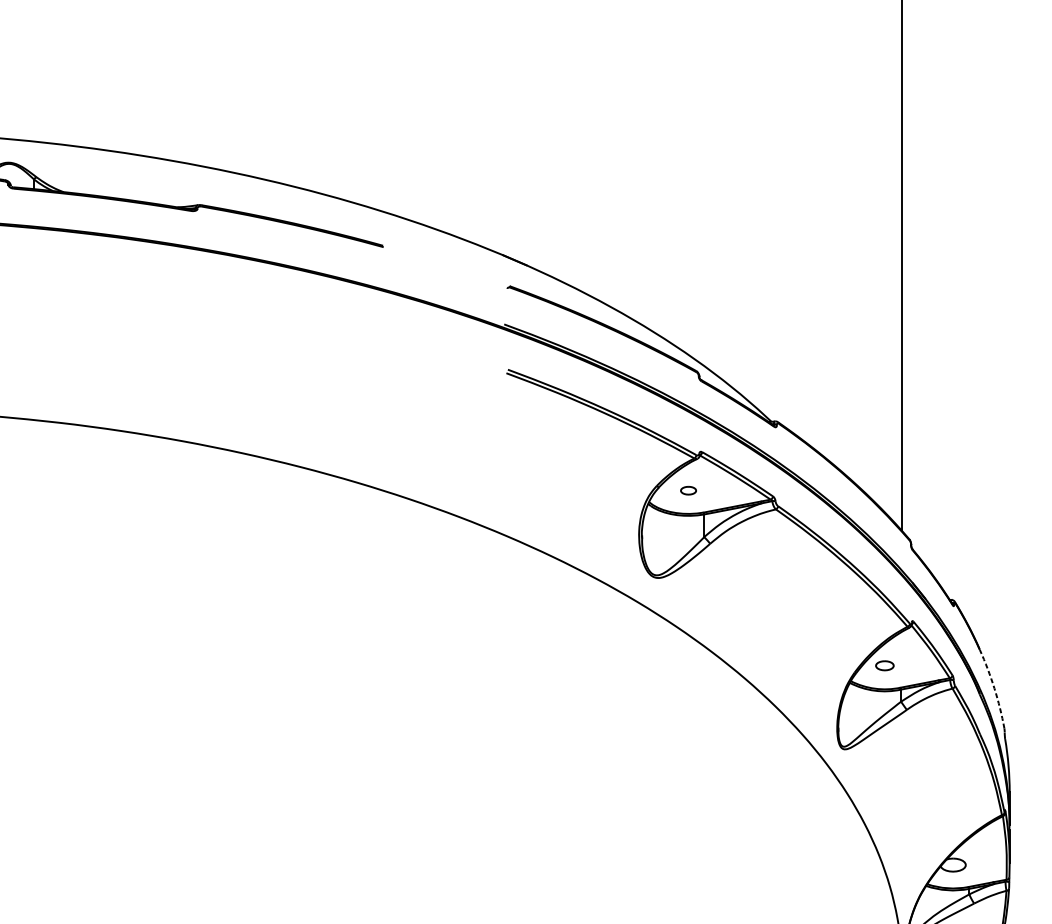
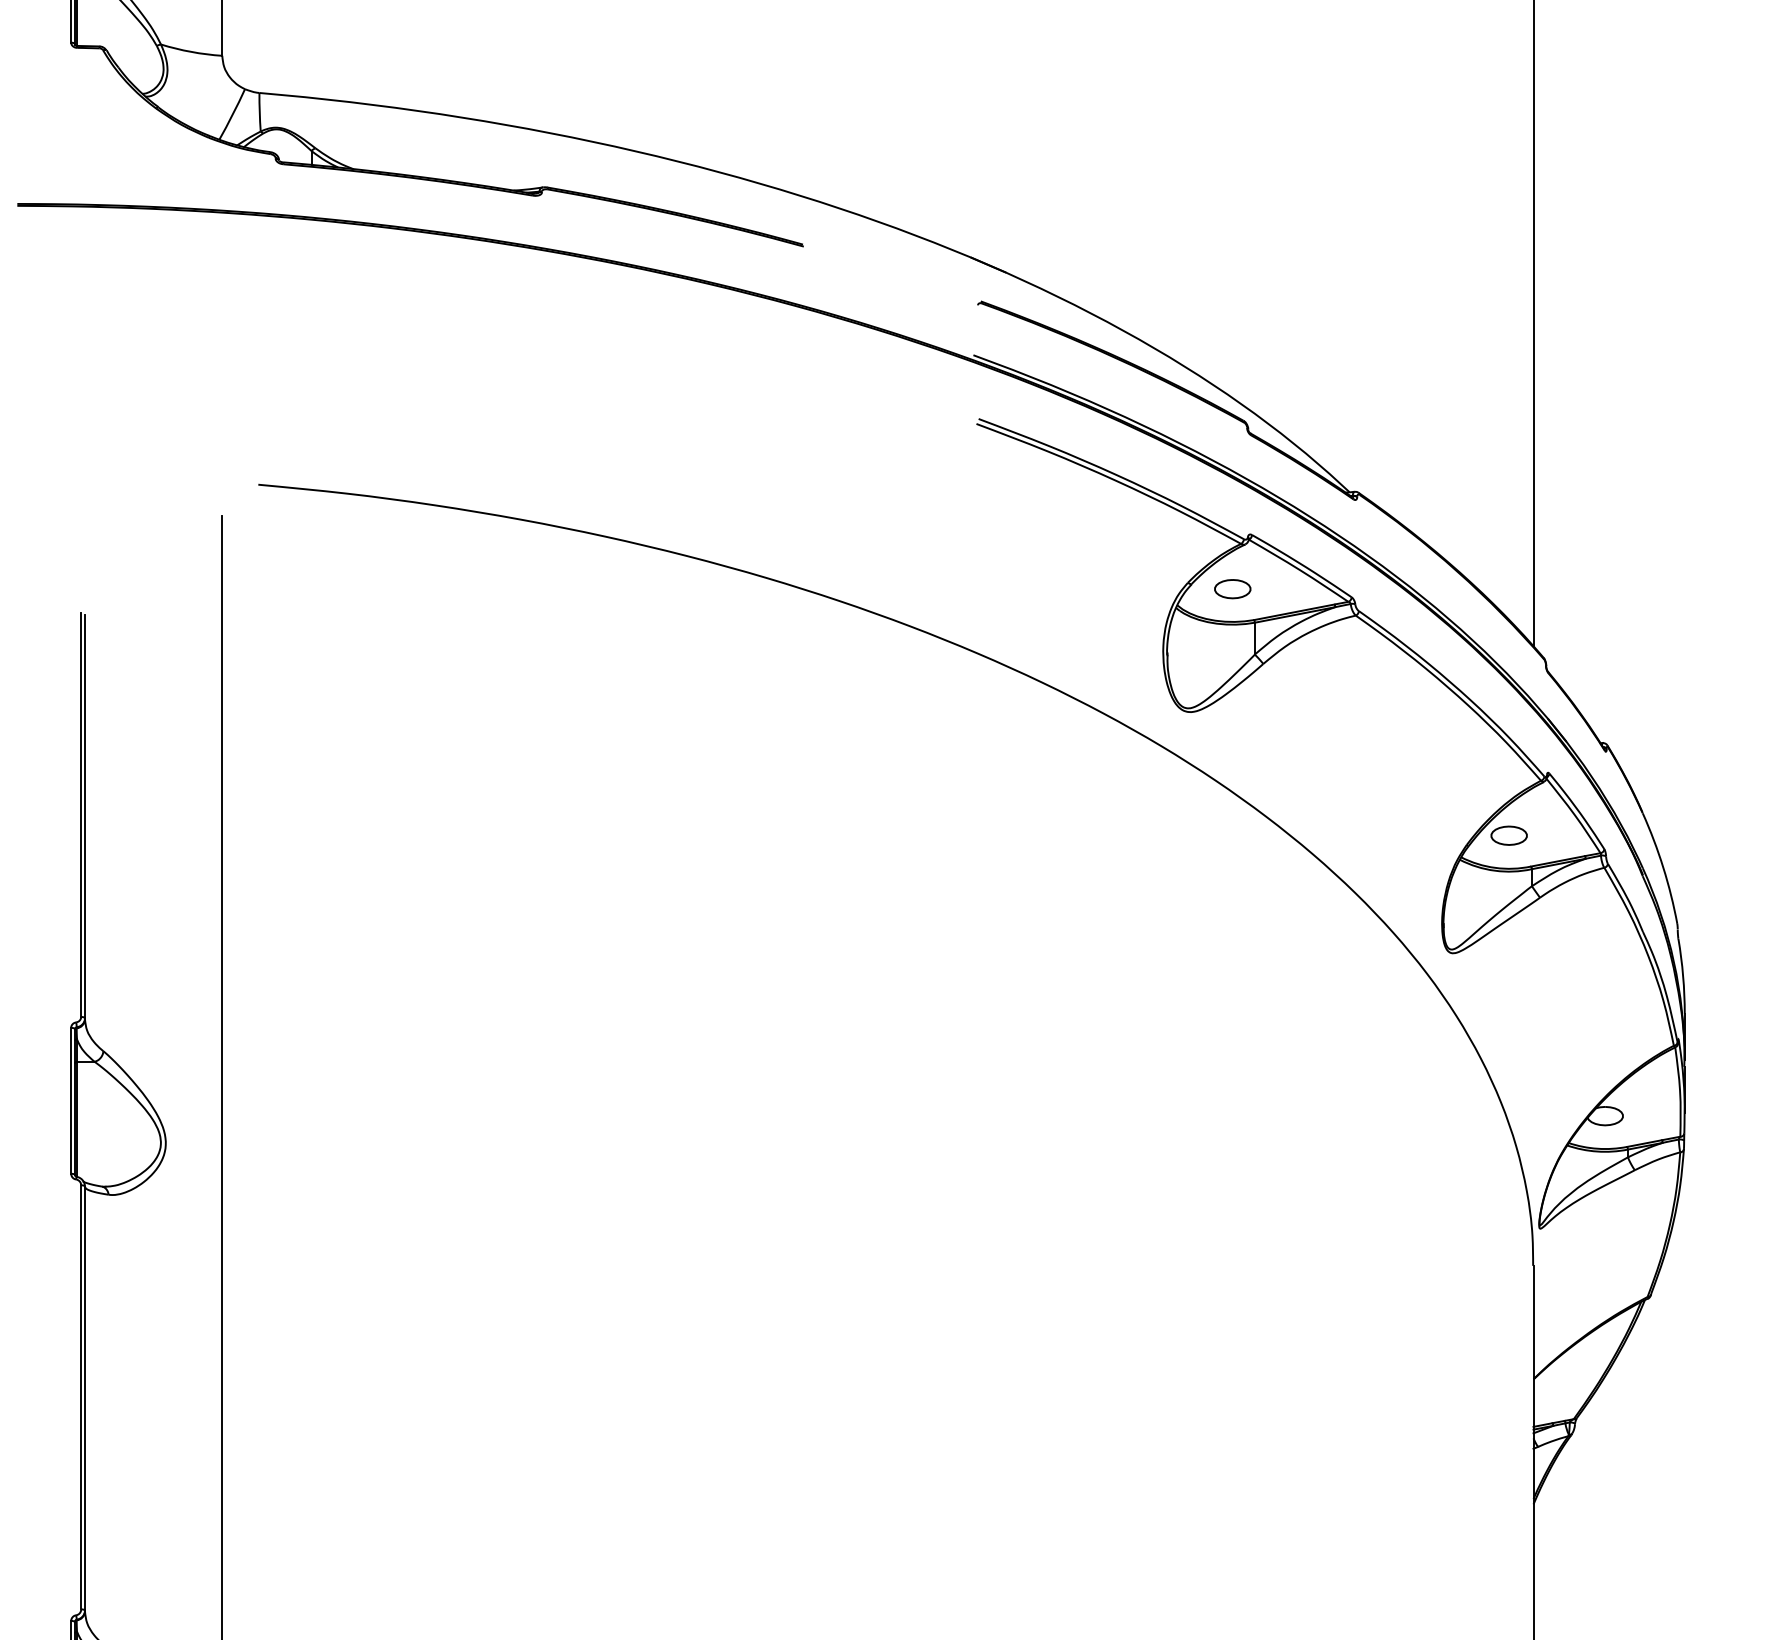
part: (688, 490) -> (1232, 589), size x1.67
part: (884, 665) -> (1508, 835), size x1.43
arc: (994, 688) -> (1663, 867), dashed -> solid

